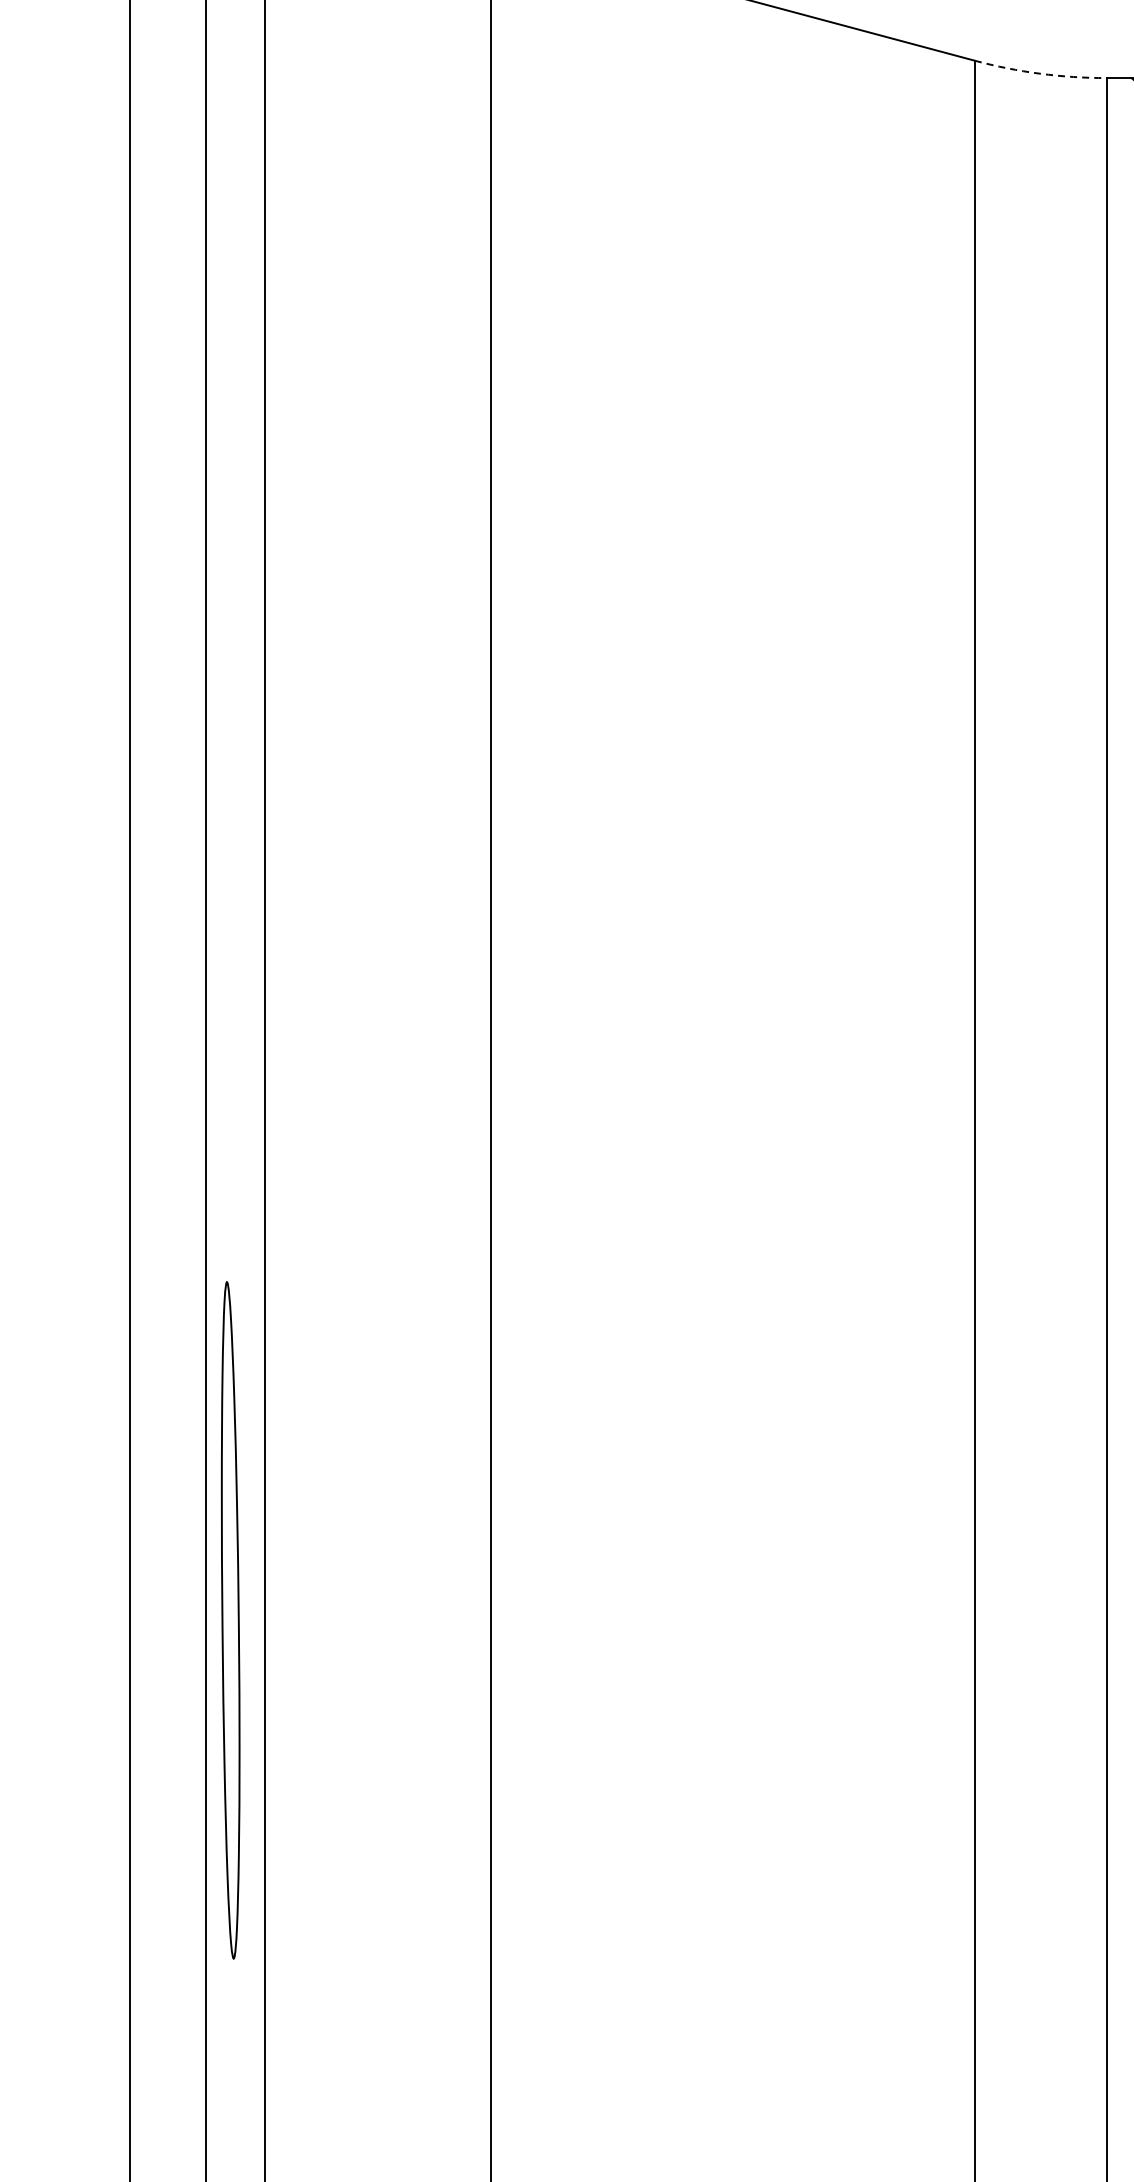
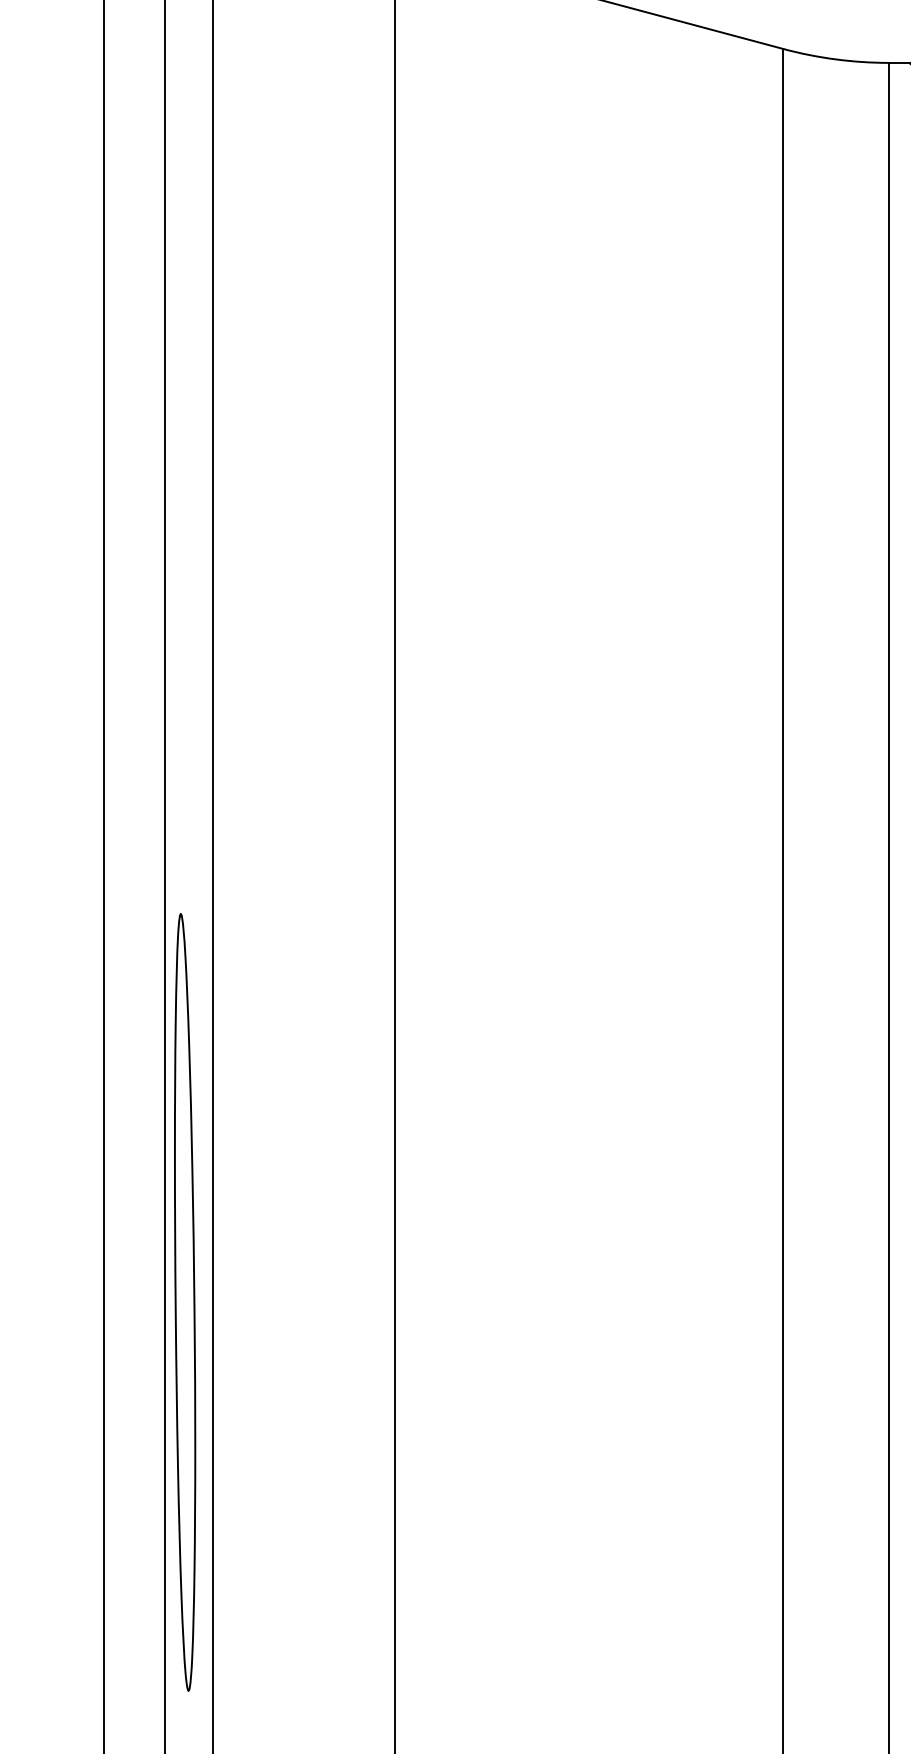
arc: (1040, 73) -> (836, 59), dashed -> solid
part: (230, 1620) -> (185, 1302), size x1.43

